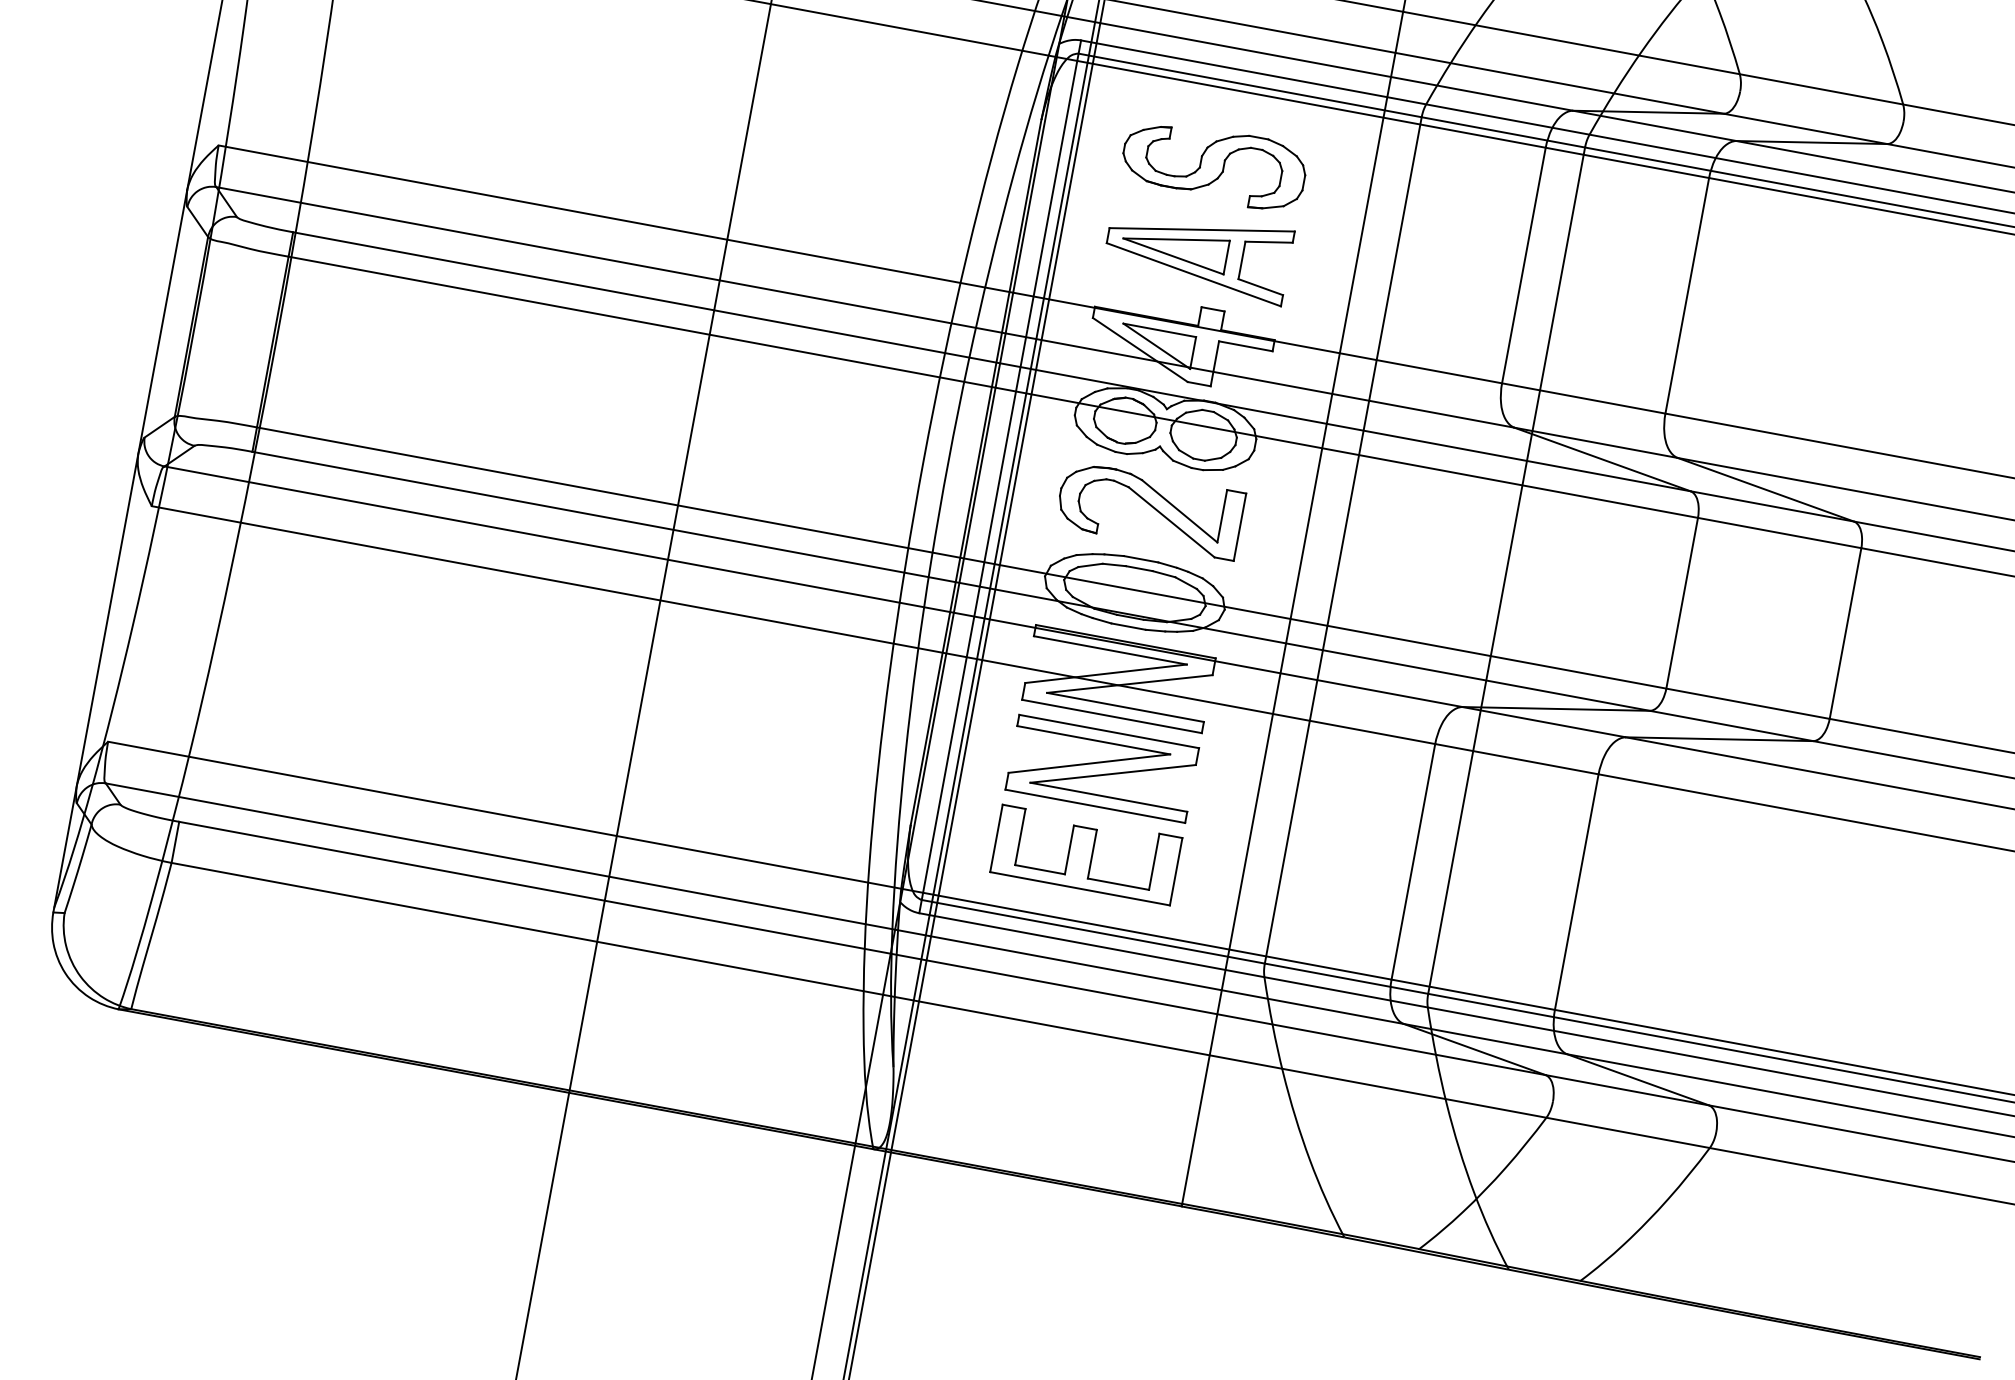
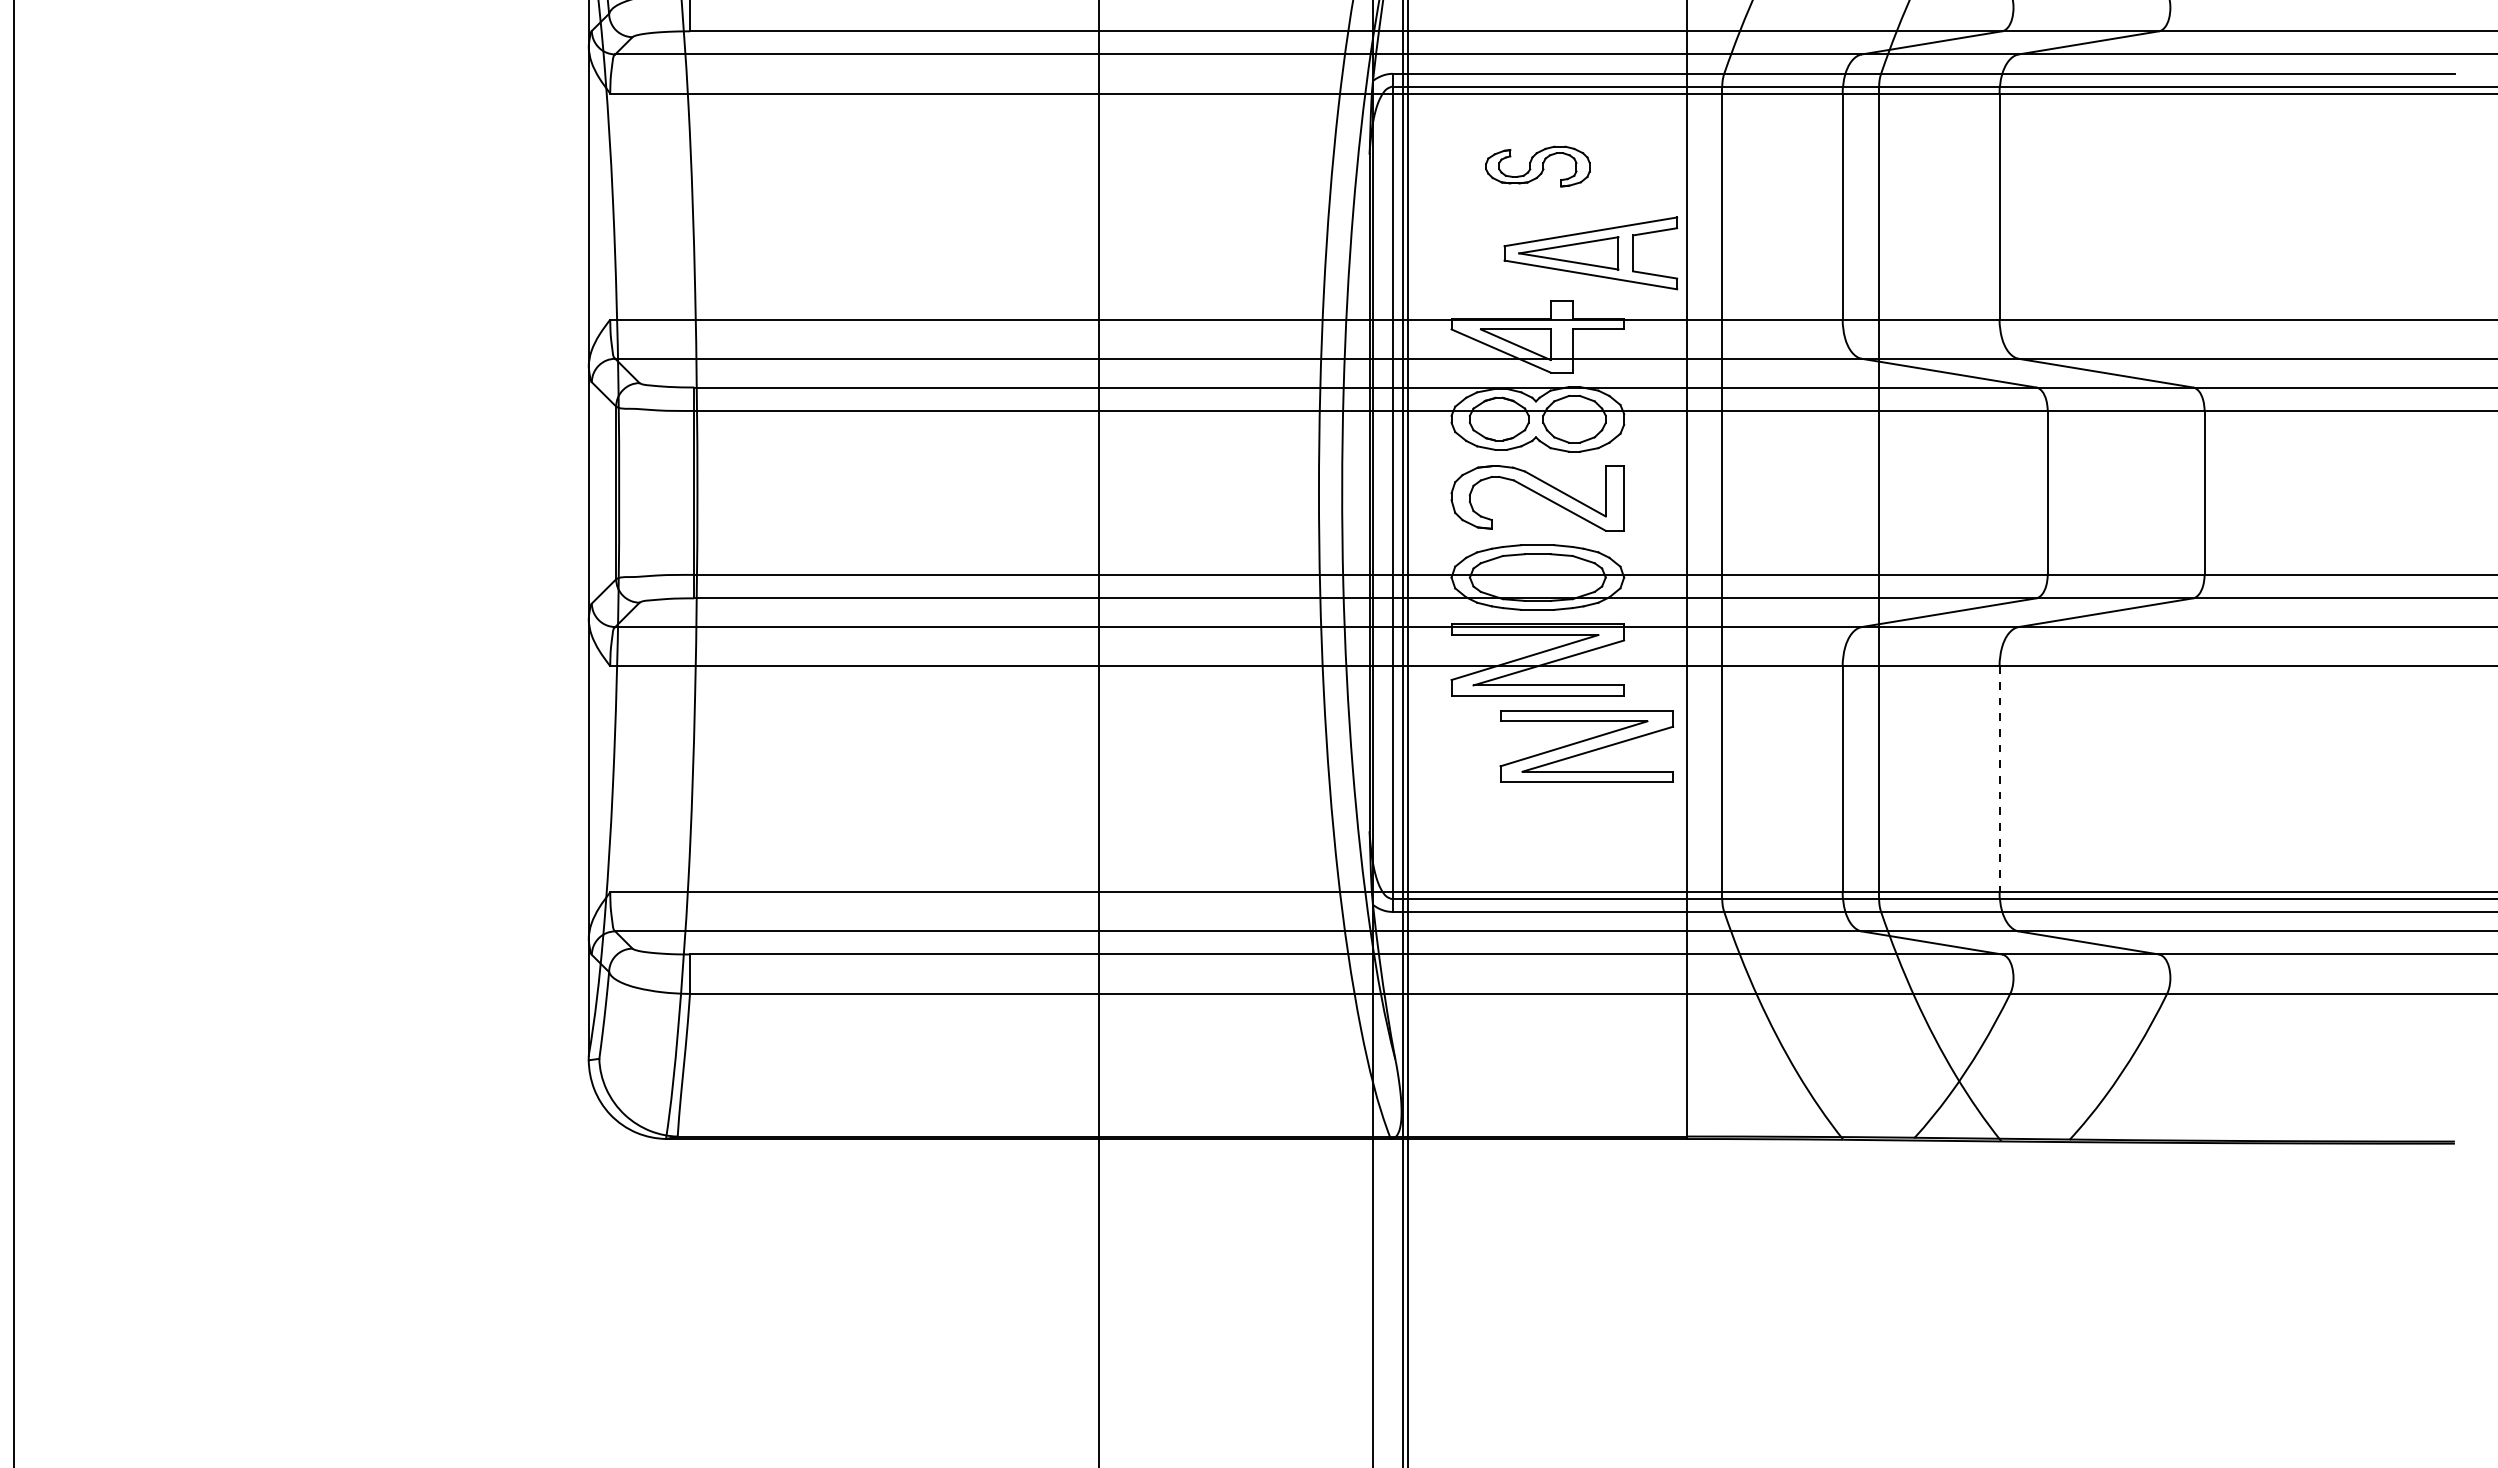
part: (1213, 164) -> (1537, 166), size x0.6
part: (1197, 252) -> (1590, 253), moved
part: (1101, 768) -> (1586, 746), moved
part: (1085, 855) -> (1537, 829), removed
line: (1576, 892) -> (1999, 779), solid -> dashed

